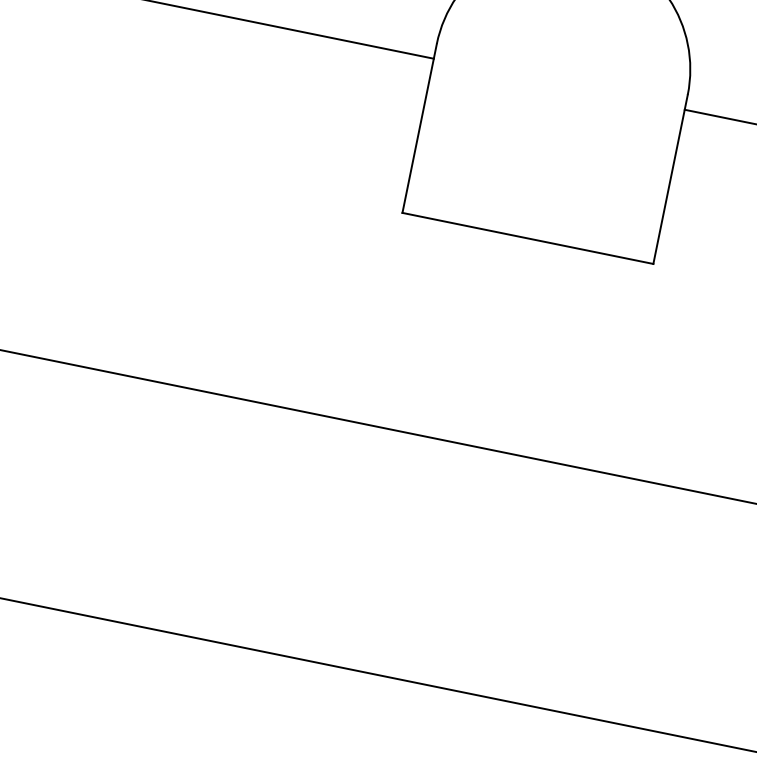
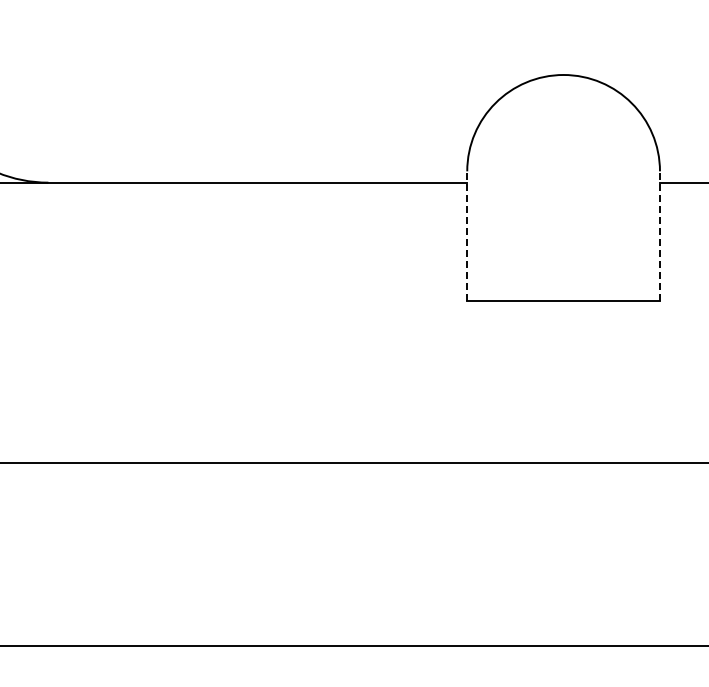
line: (419, 128) -> (467, 236), solid -> dashed
line: (669, 179) -> (659, 236), solid -> dashed

